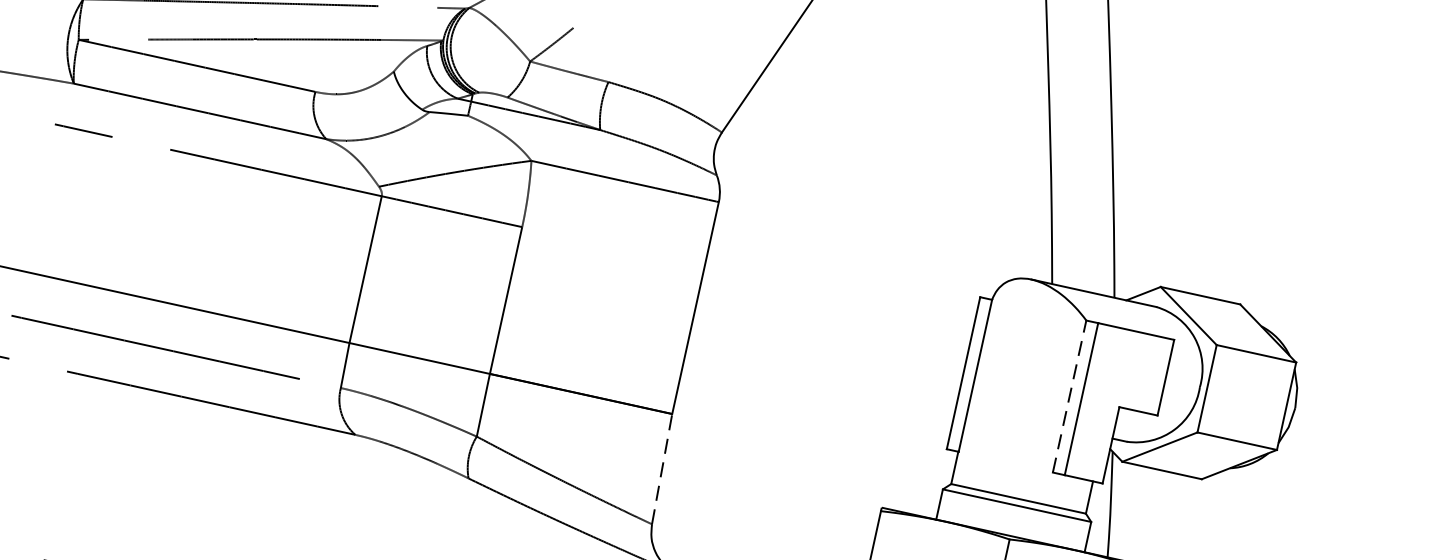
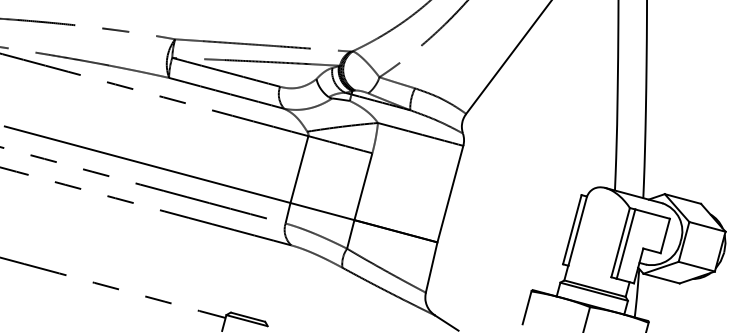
line: (1069, 396) -> (620, 242), dashed -> solid
line: (661, 469) -> (431, 267), dashed -> solid

